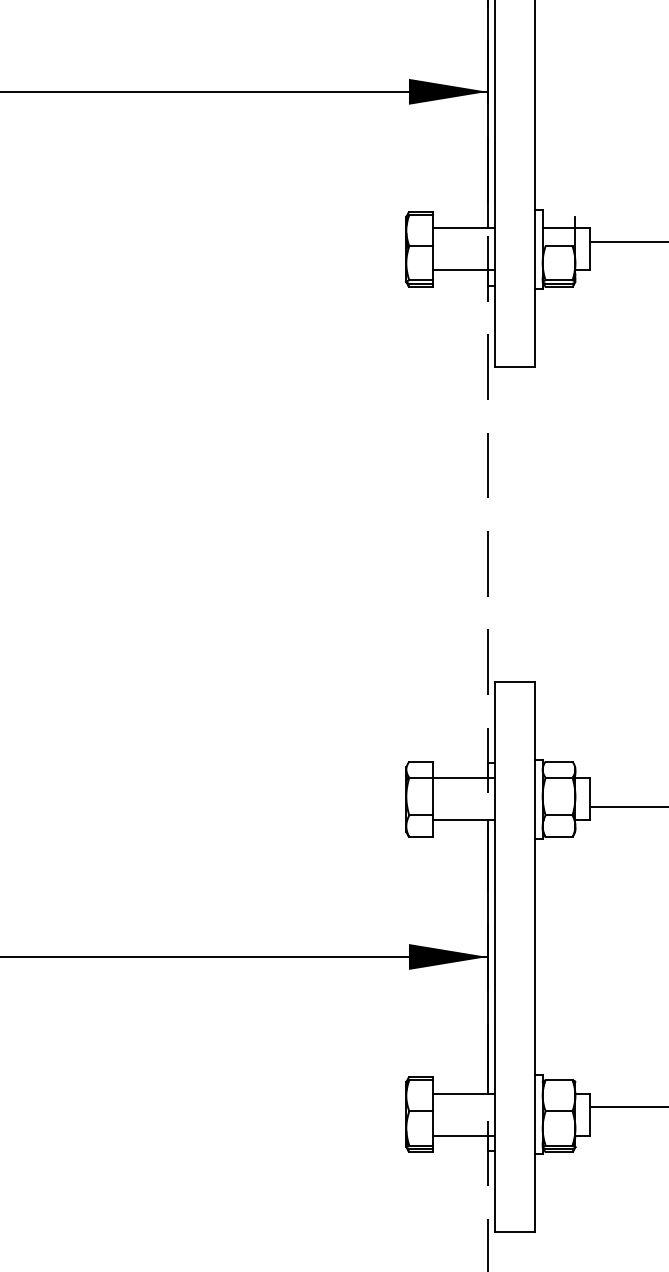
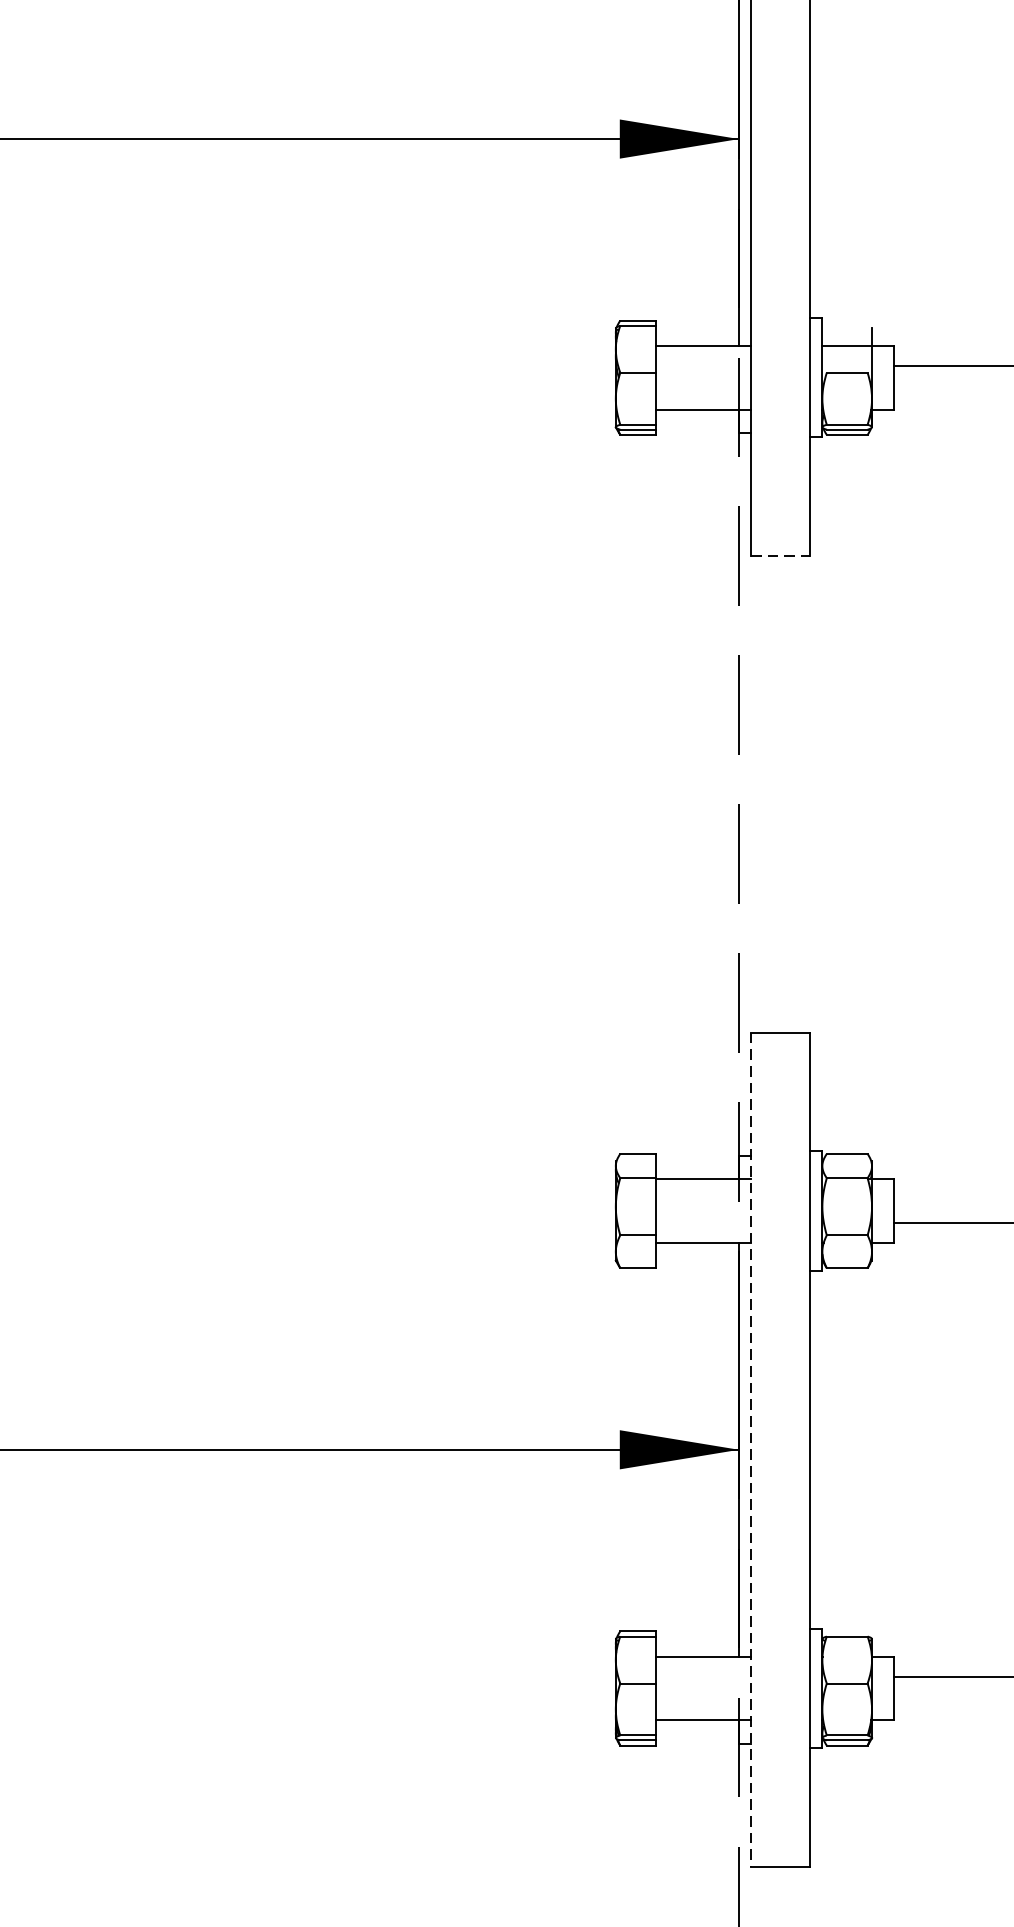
line: (515, 367) -> (781, 556), solid -> dashed
line: (495, 957) -> (750, 1450), solid -> dashed

